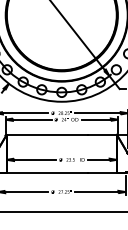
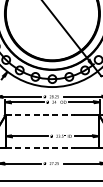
line: (47, 134) -> (40, 114), solid -> dashed
line: (47, 173) -> (40, 147), solid -> dashed

